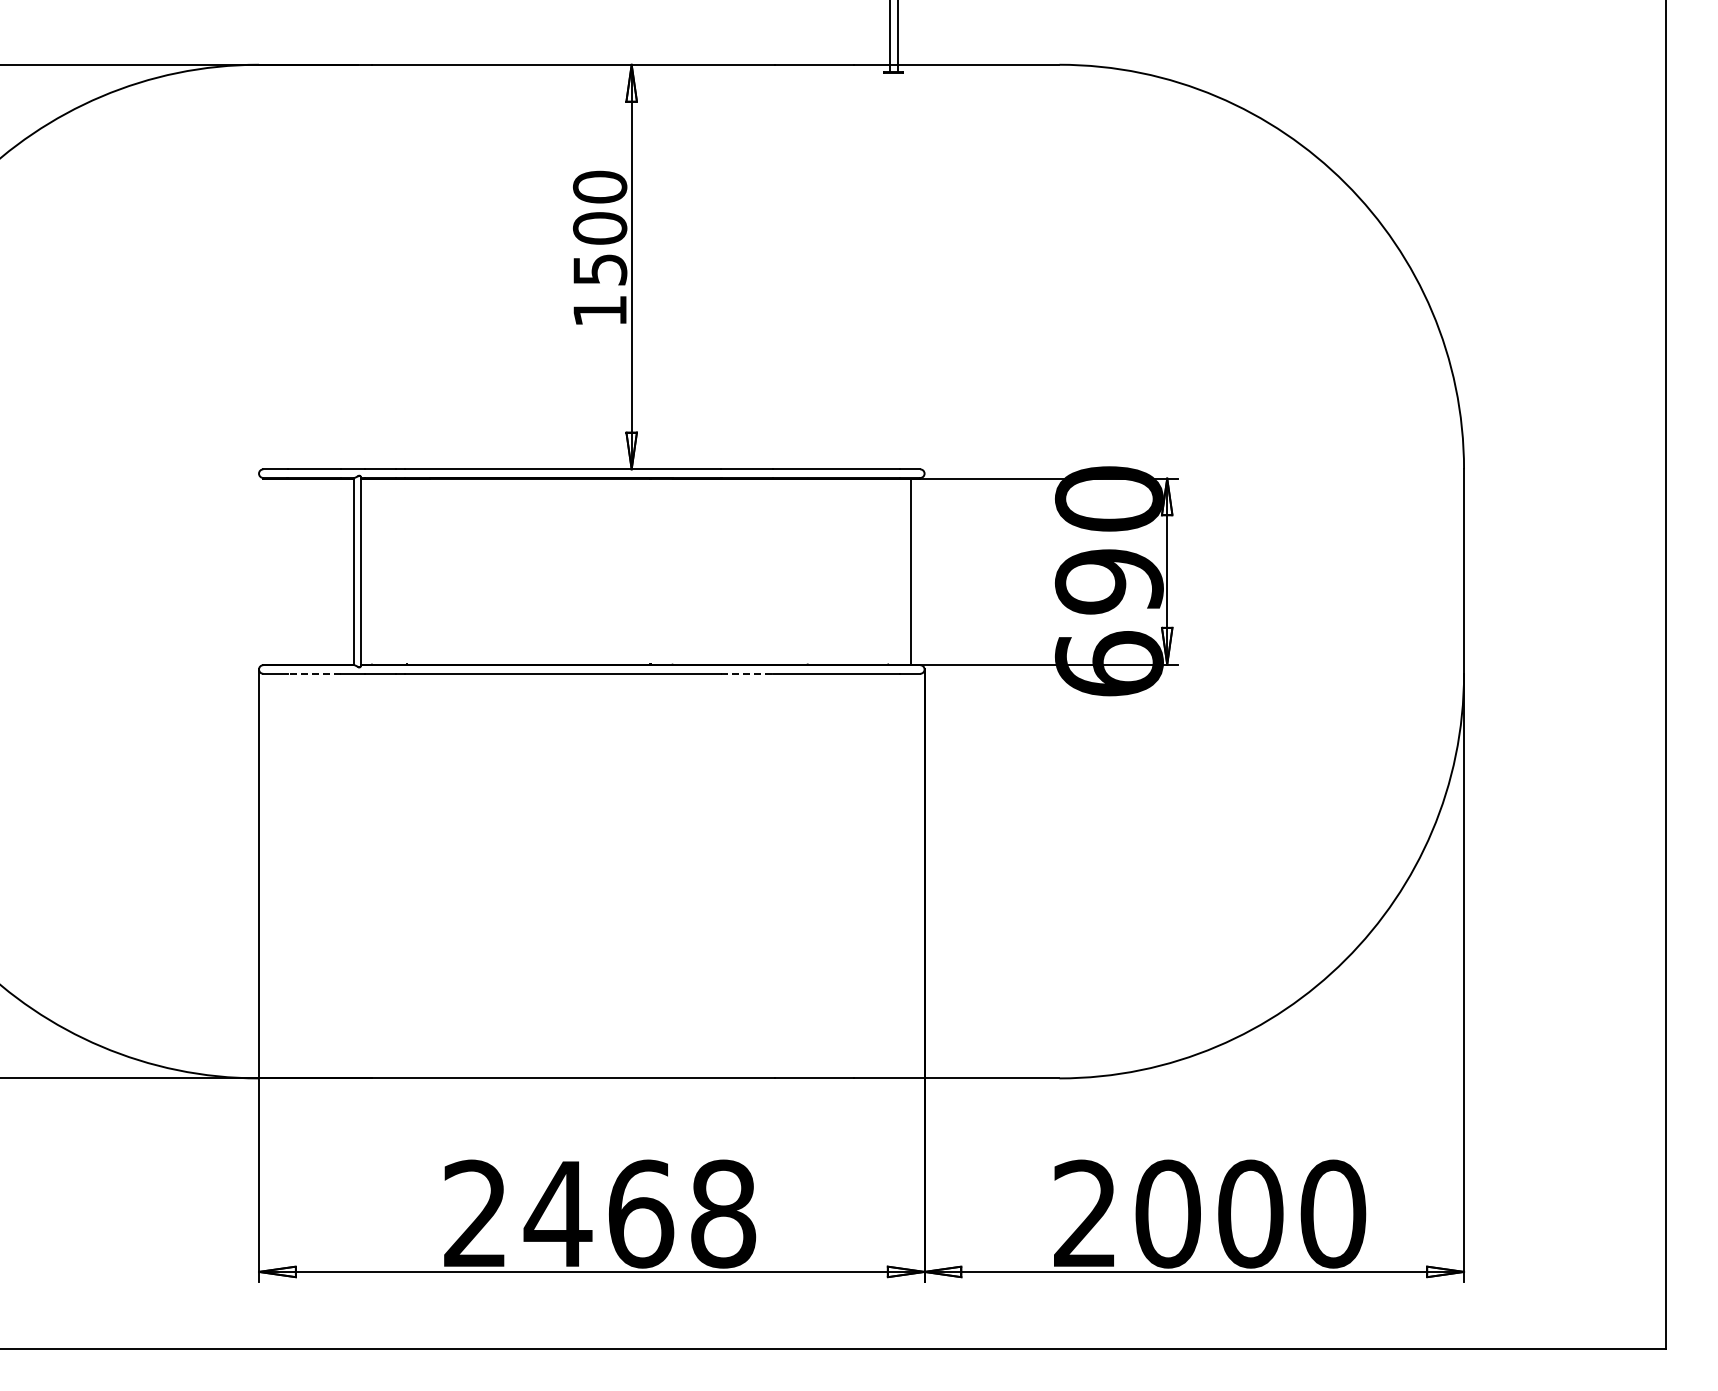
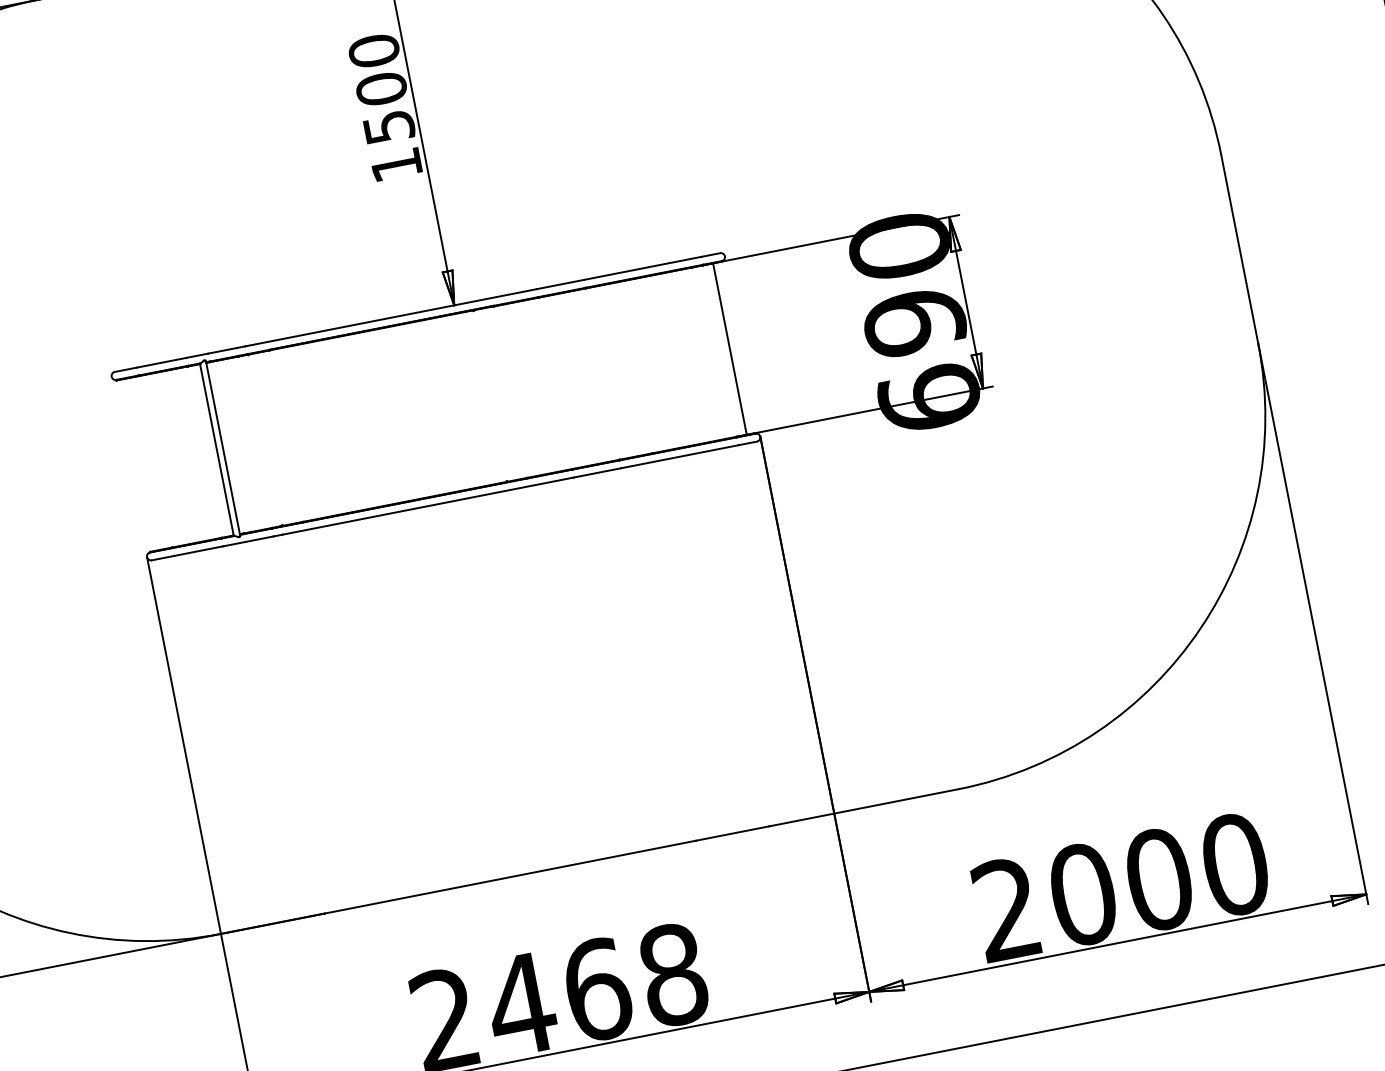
line: (314, 673) -> (198, 550), dashed -> solid
line: (747, 673) -> (597, 472), dashed -> solid

